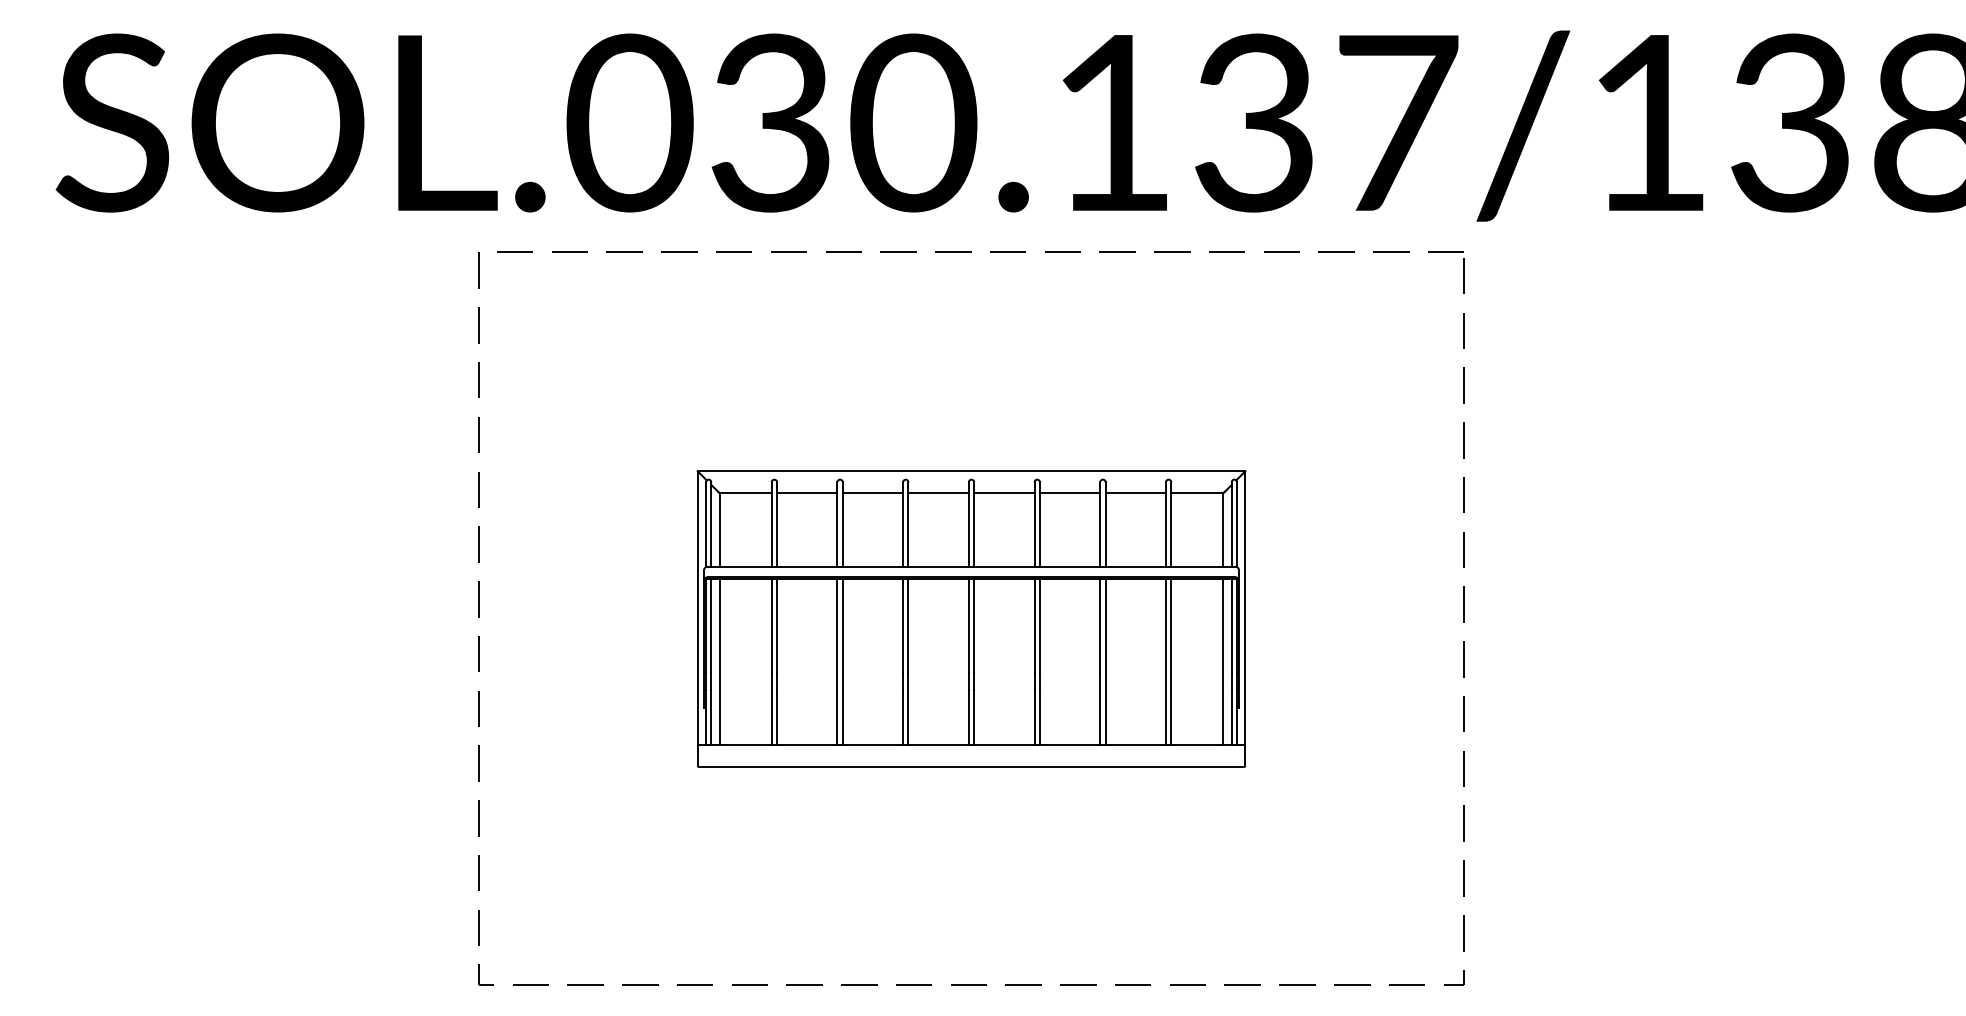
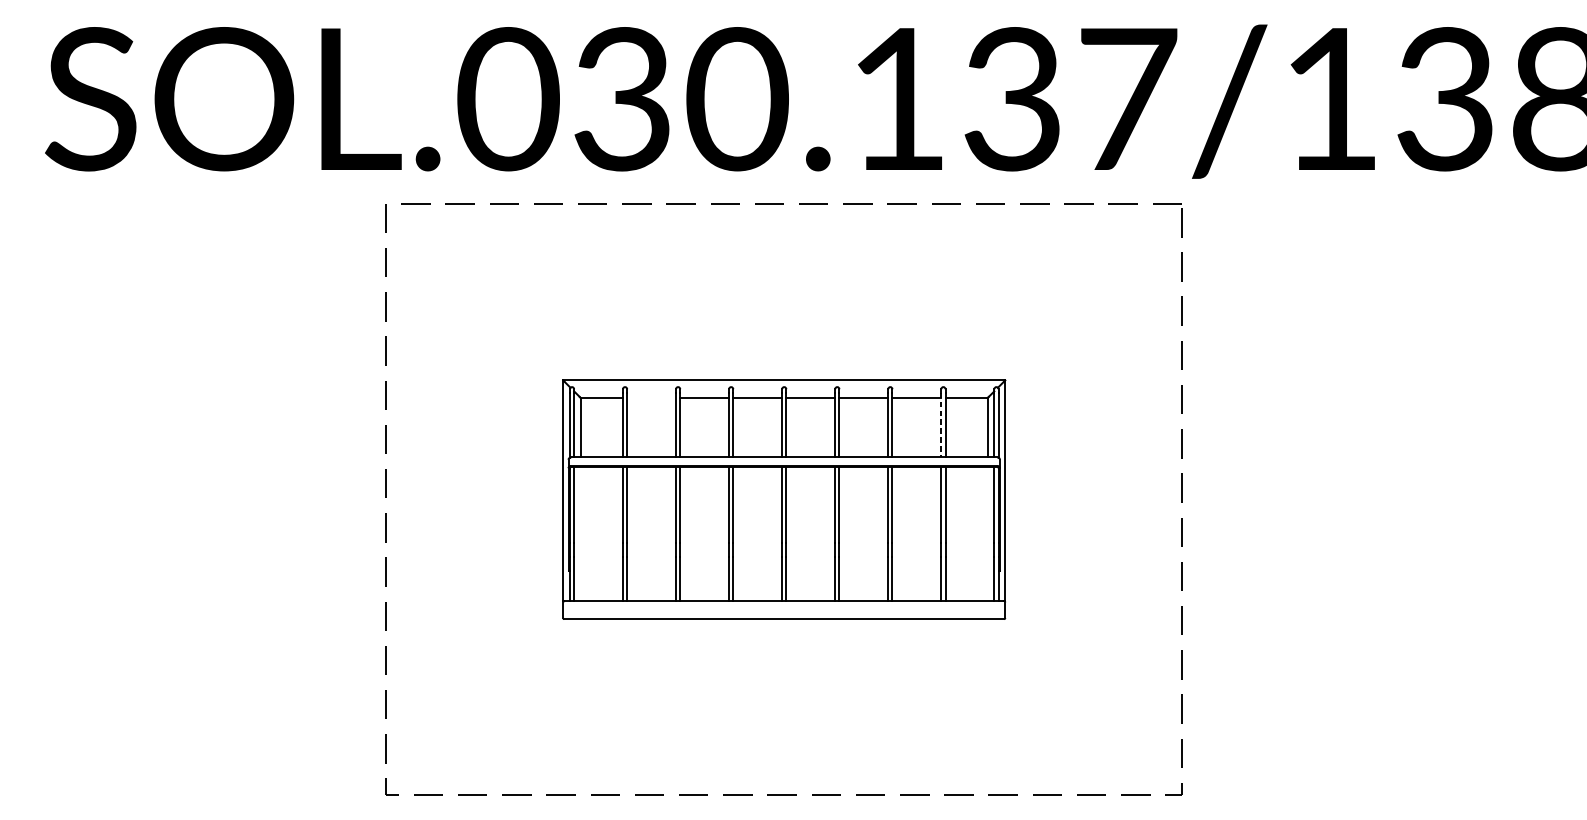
line: (807, 493) -> (651, 398), removed
line: (1166, 527) -> (941, 425), solid -> dashed
line: (719, 661) -> (580, 533), removed
line: (1223, 661) -> (987, 533), removed

